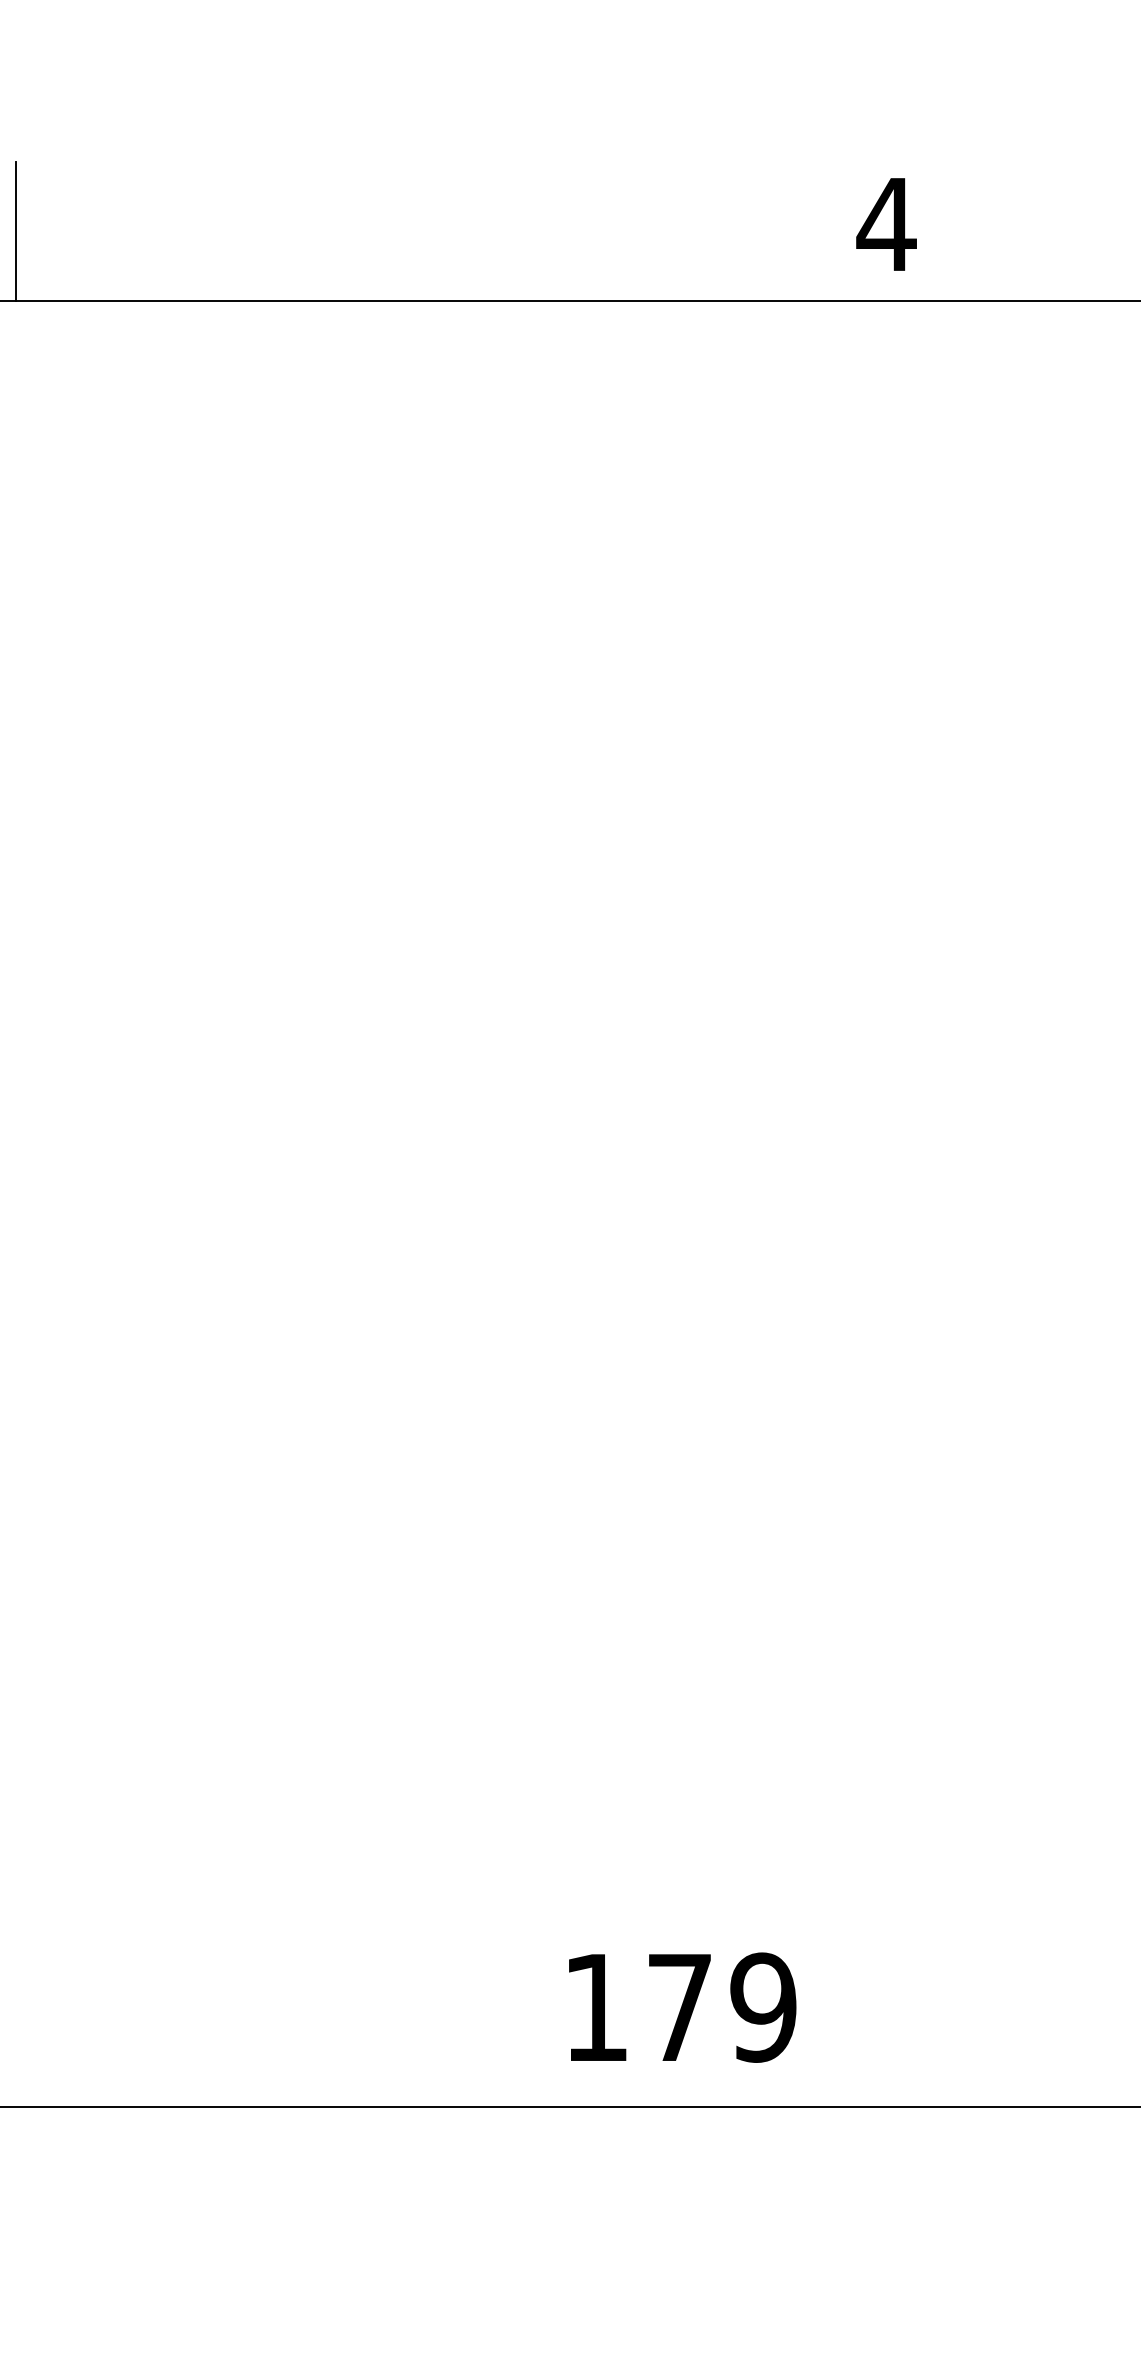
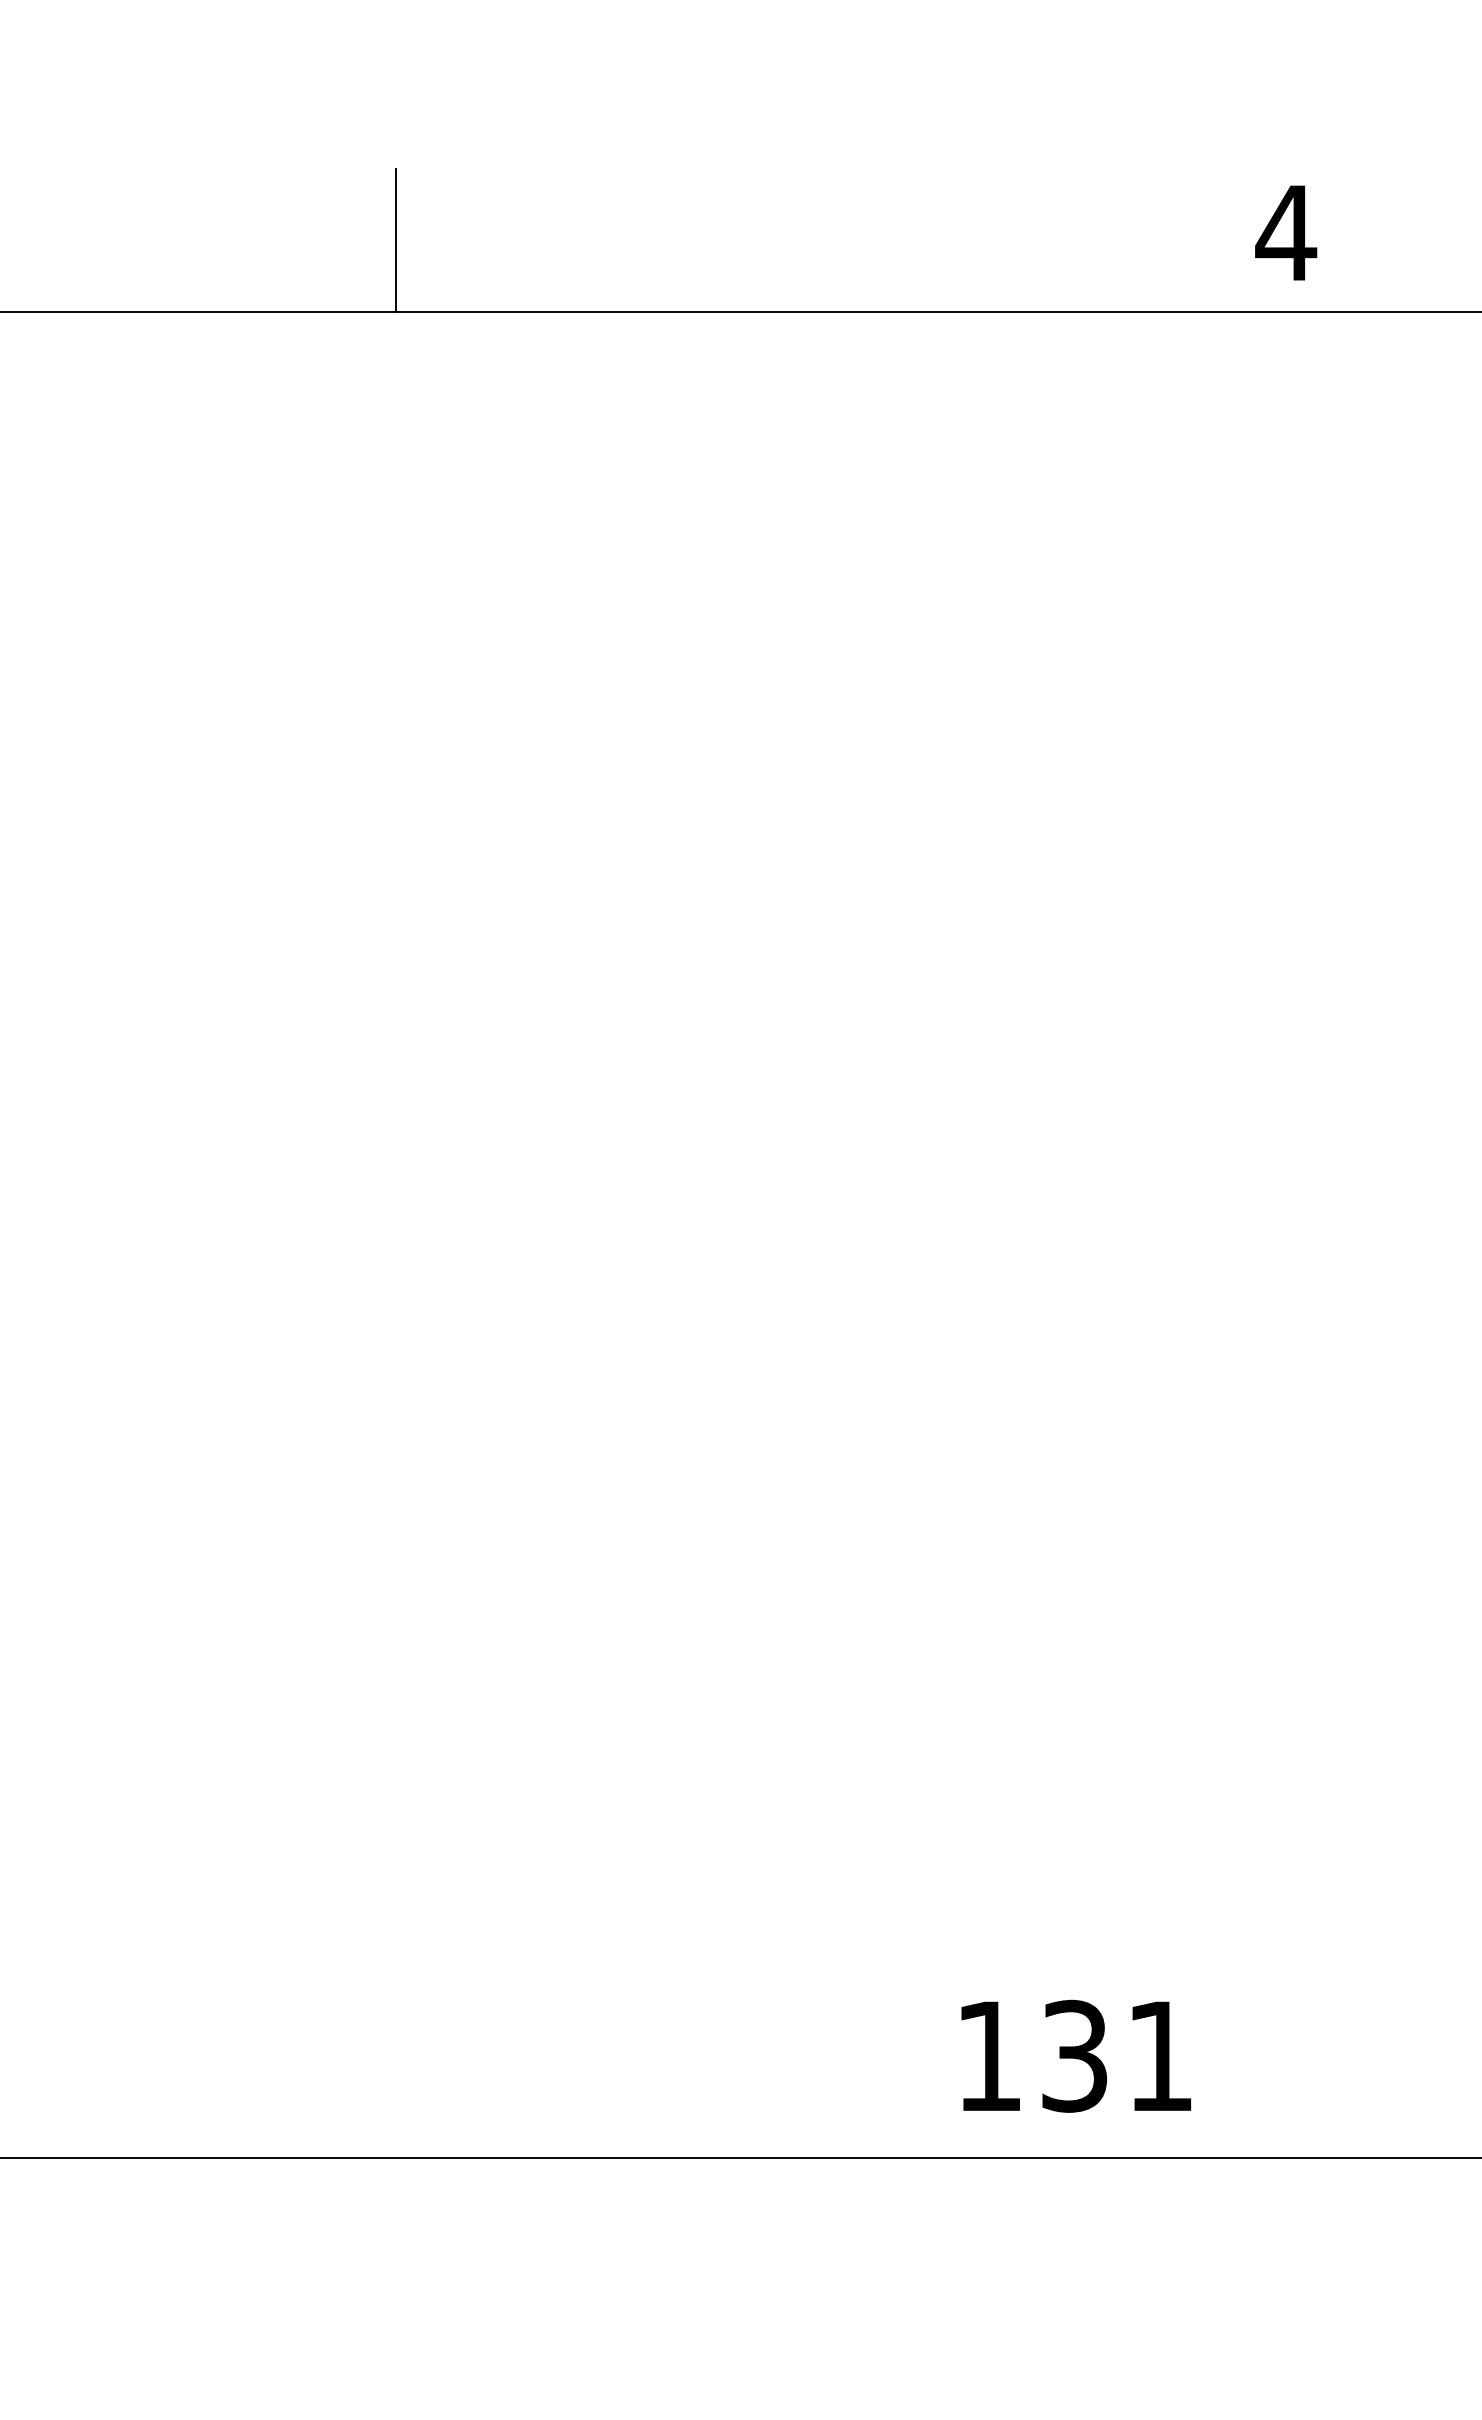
text: (721, 2006) -> (1117, 2055), 179 -> 131

